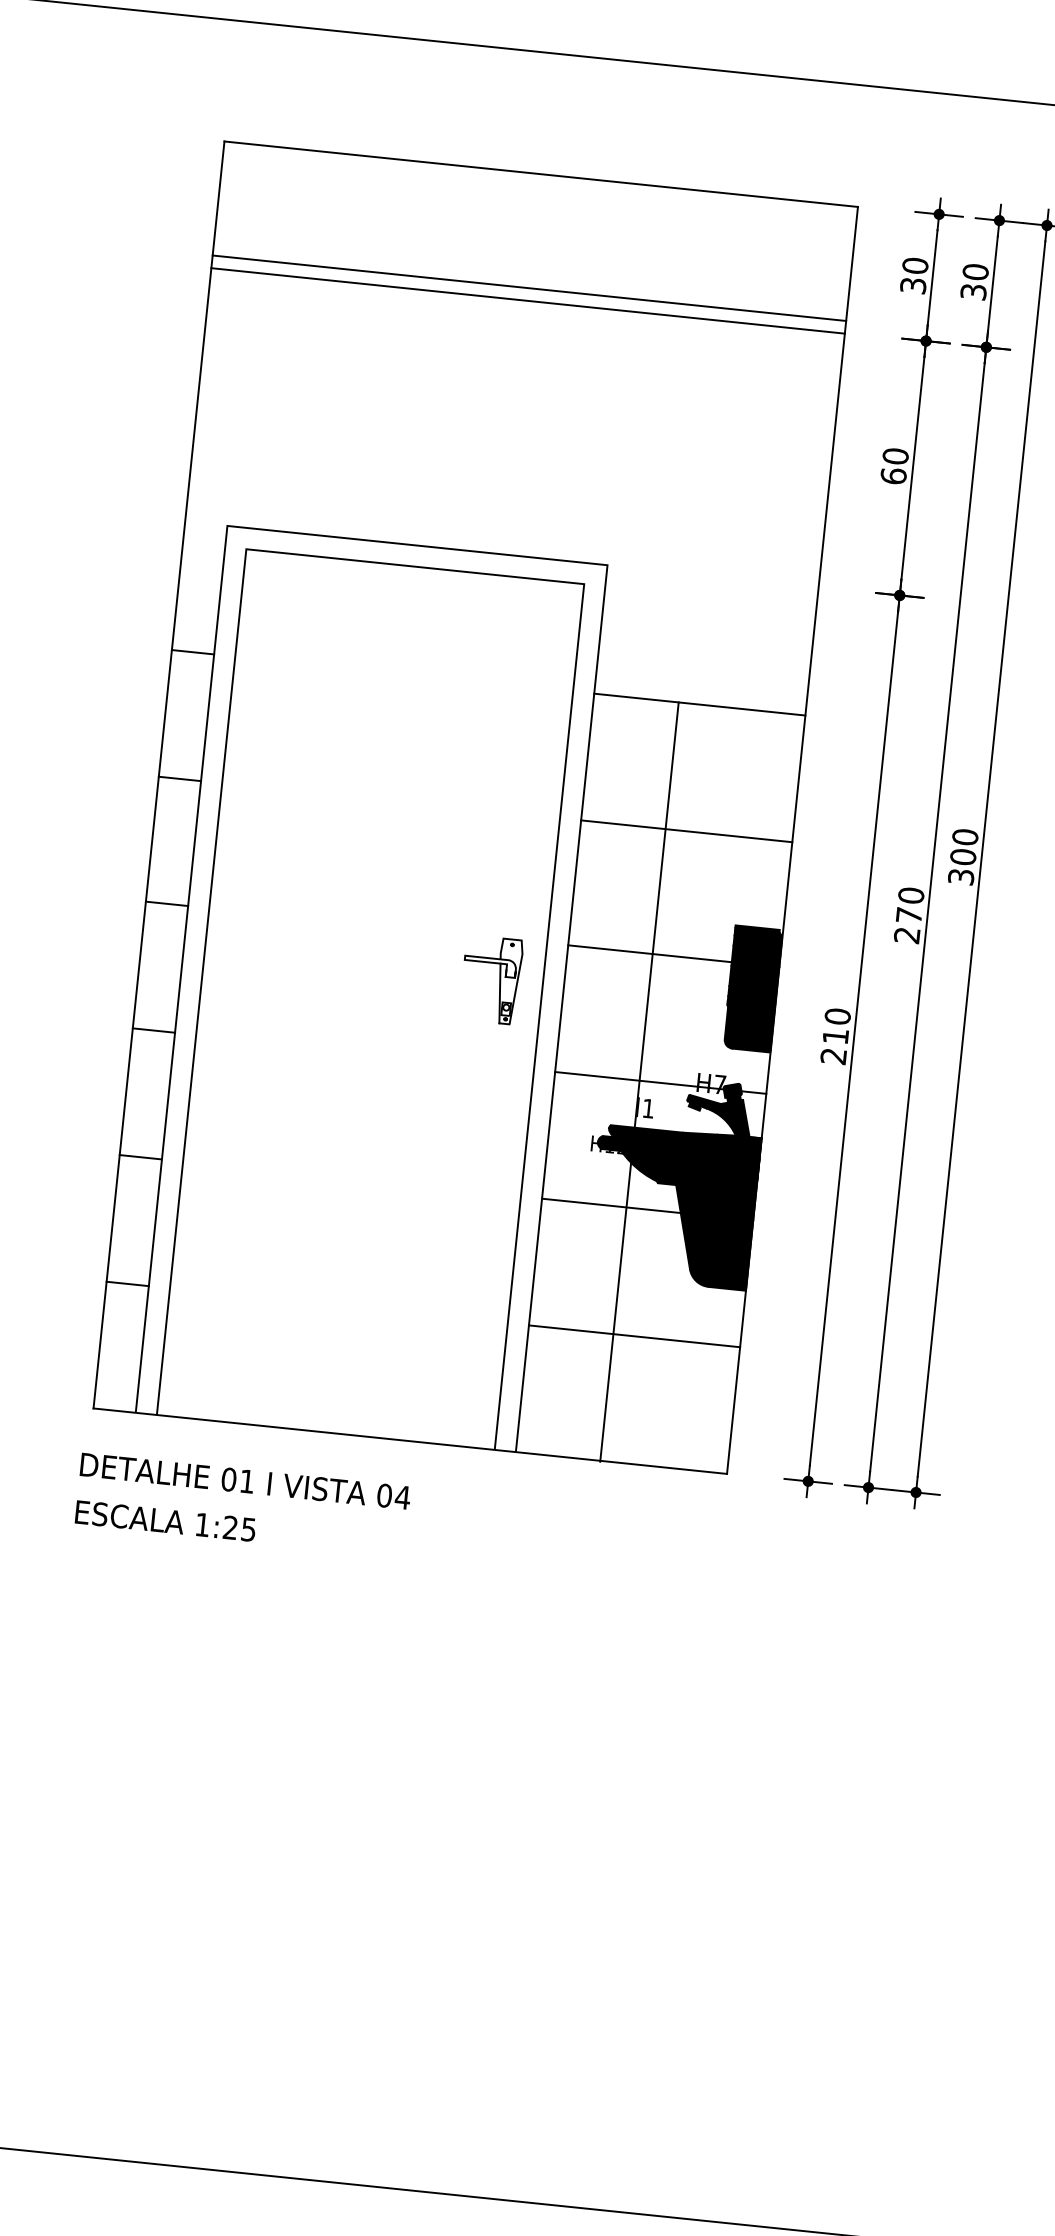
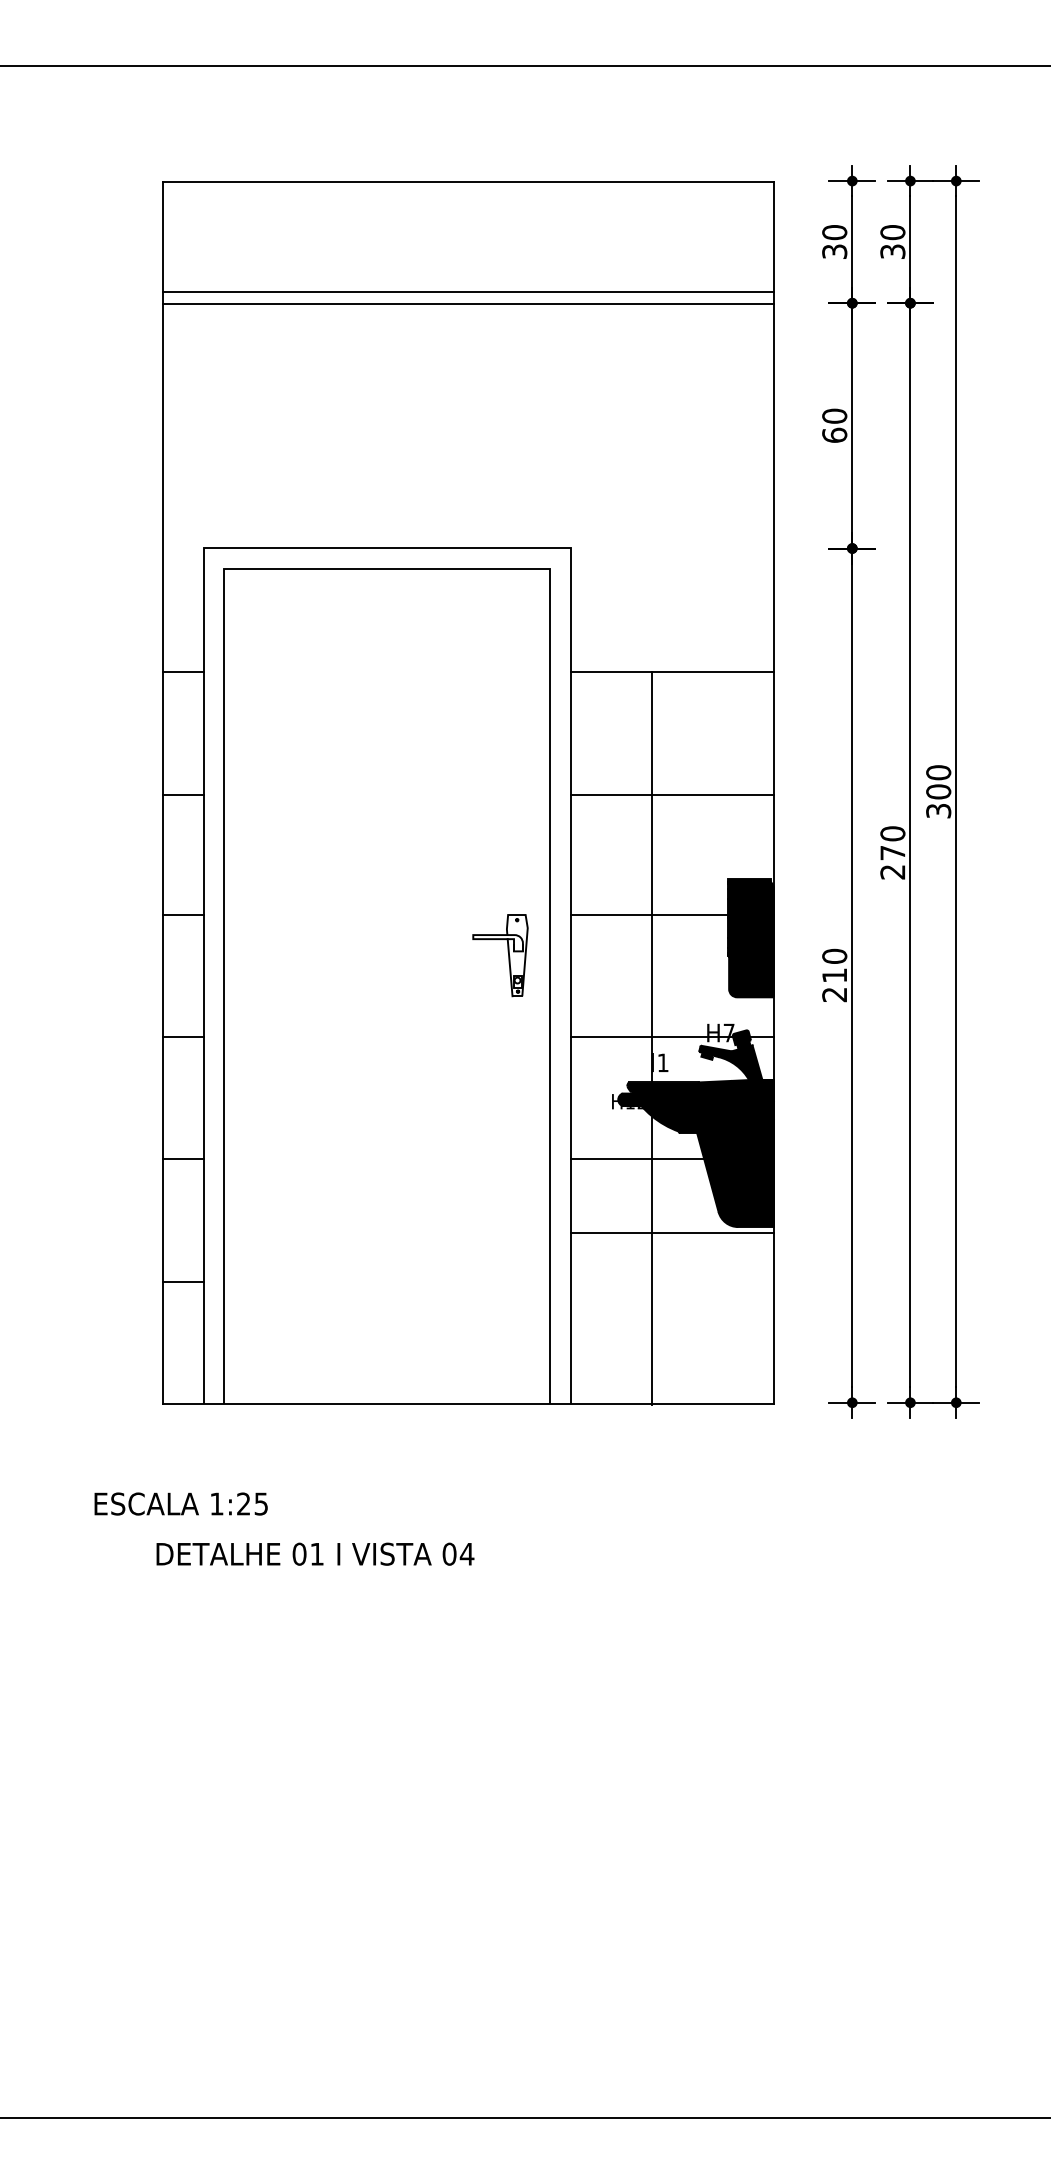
line: (634, 1336) -> (672, 1232), moved
text: (245, 1480) -> (315, 1553), moved
text: (165, 1520) -> (180, 1503), moved

